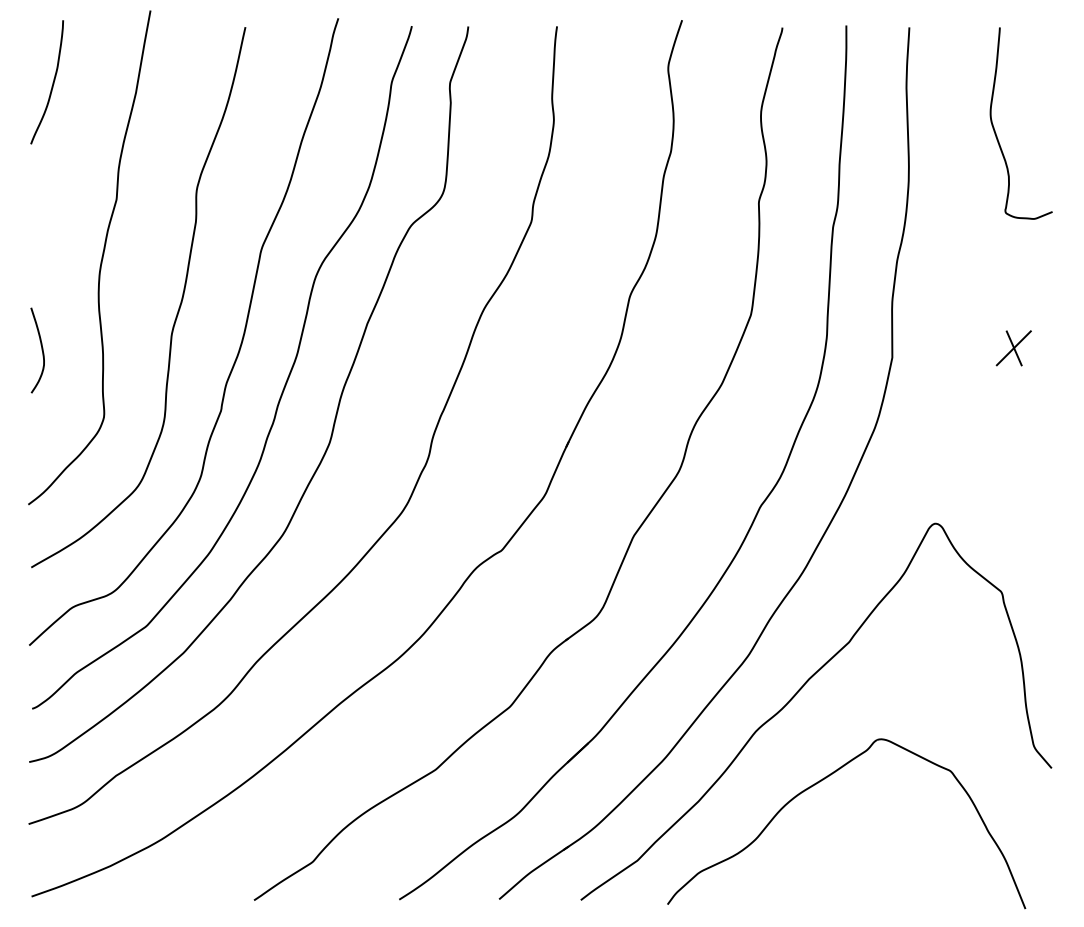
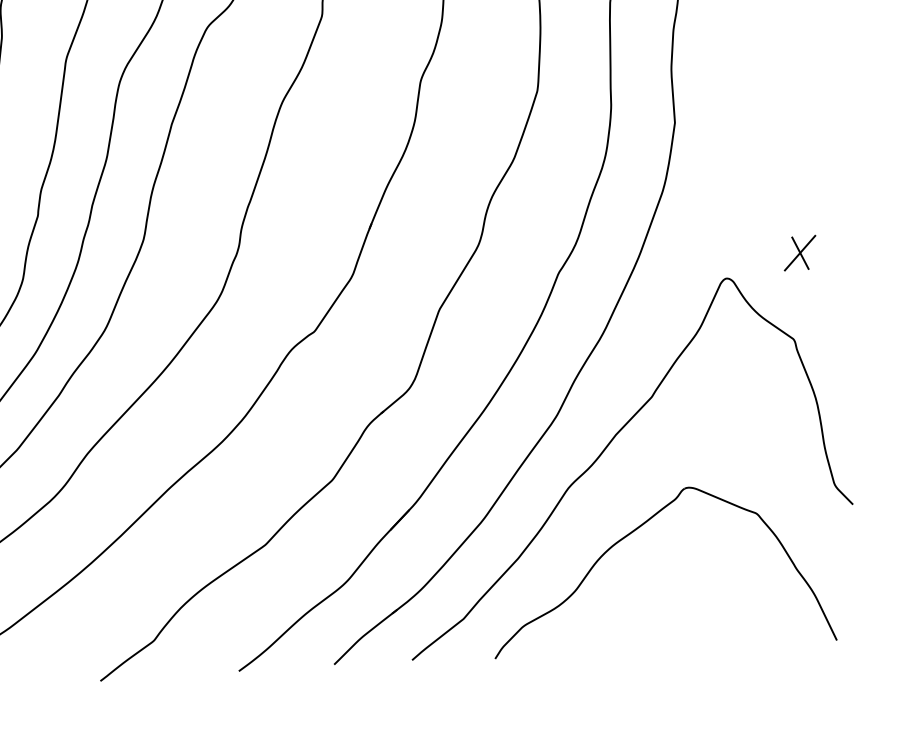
part: (1013, 348) -> (799, 253), moved

